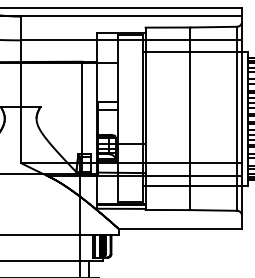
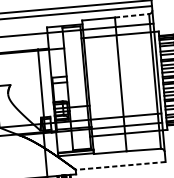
line: (214, 27) -> (132, 16), solid -> dashed
line: (180, 229) -> (120, 166), solid -> dashed

